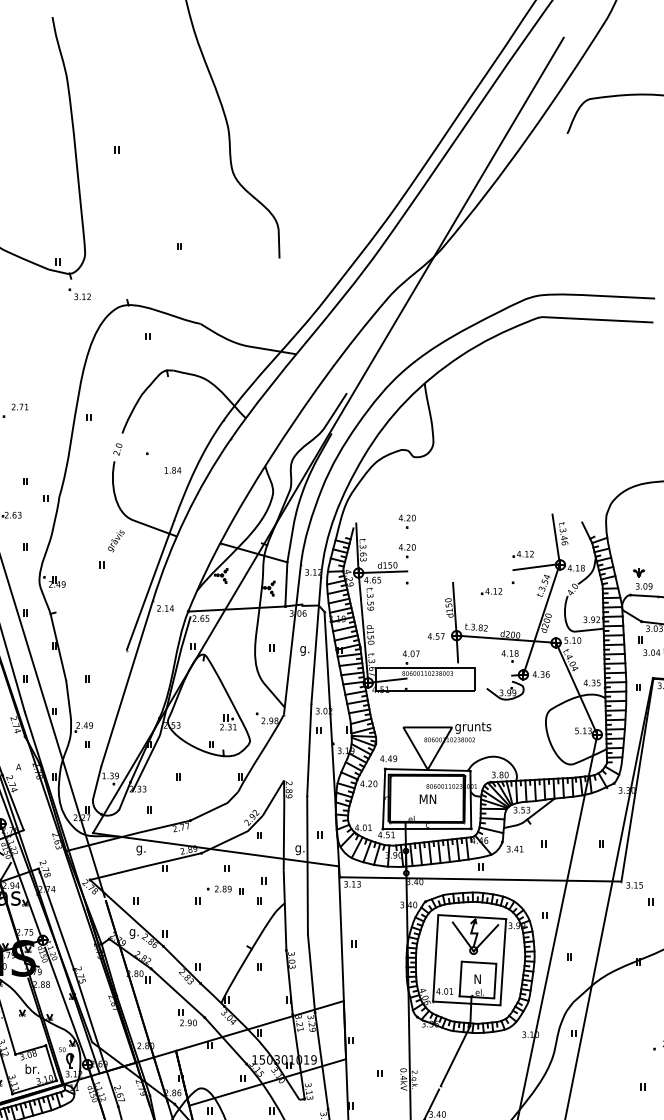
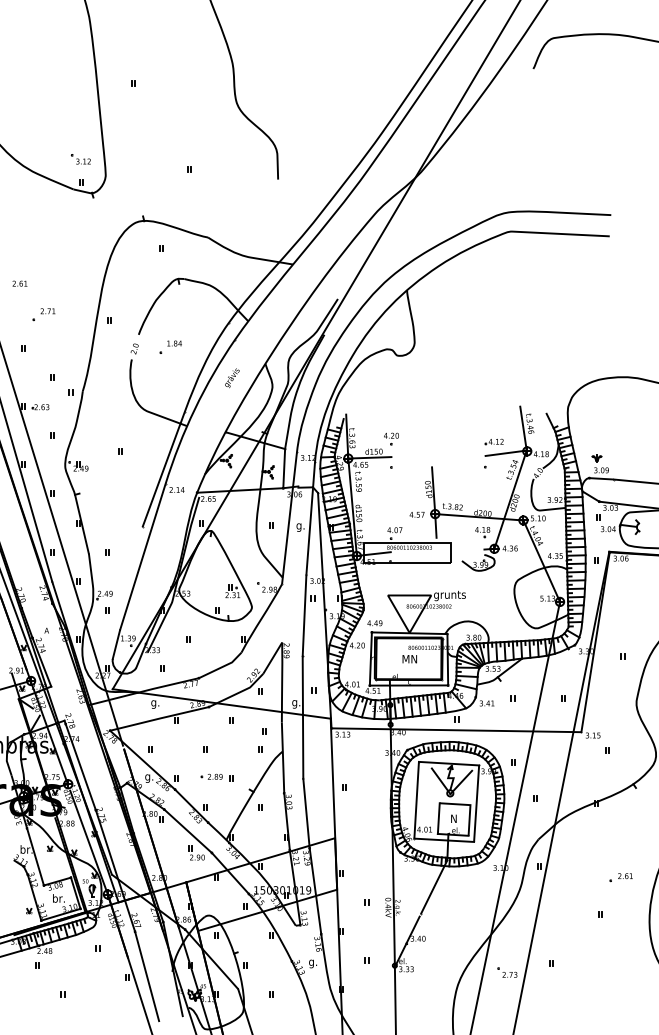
part: (79, 294) -> (80, 159), moved
text: (172, 470) -> (174, 343), moved
part: (407, 521) -> (391, 412), removed
text: (116, 541) -> (232, 378), moved
part: (490, 591) -> (465, 474), removed
part: (224, 889) -> (216, 777), moved

